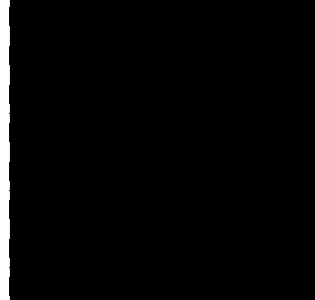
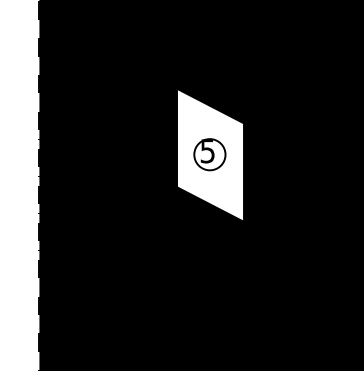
fill: (188, 90) -> (210, 154), removed

